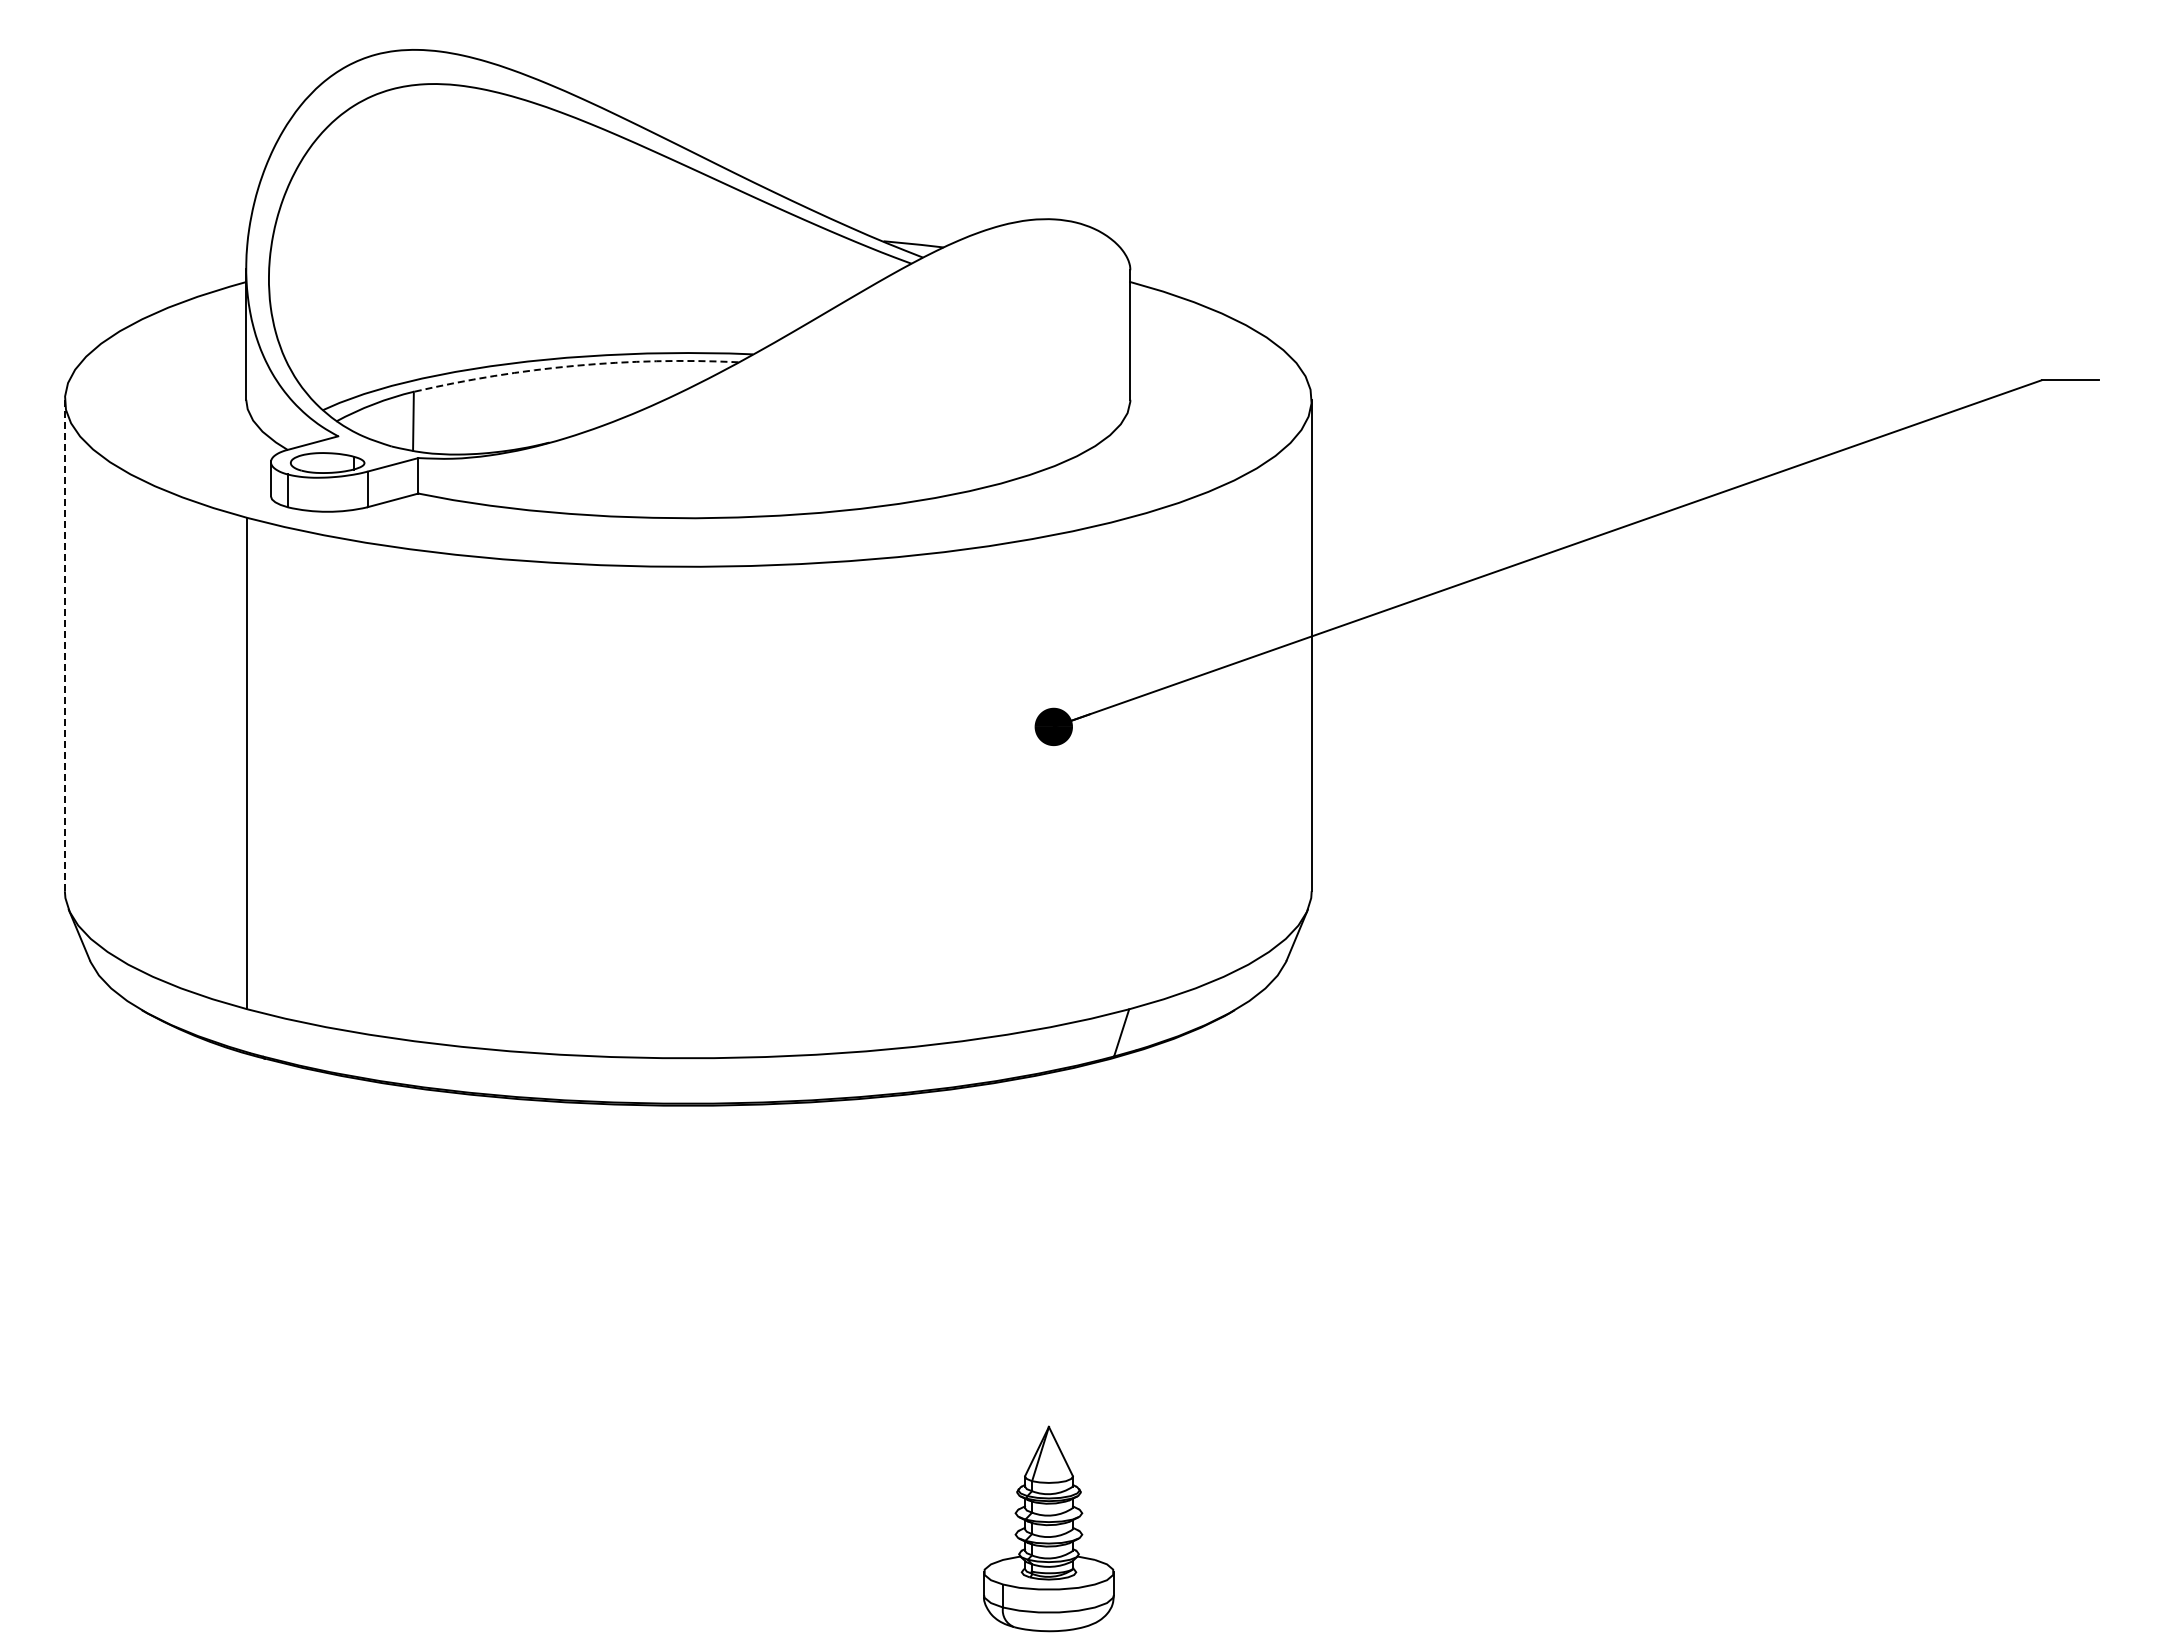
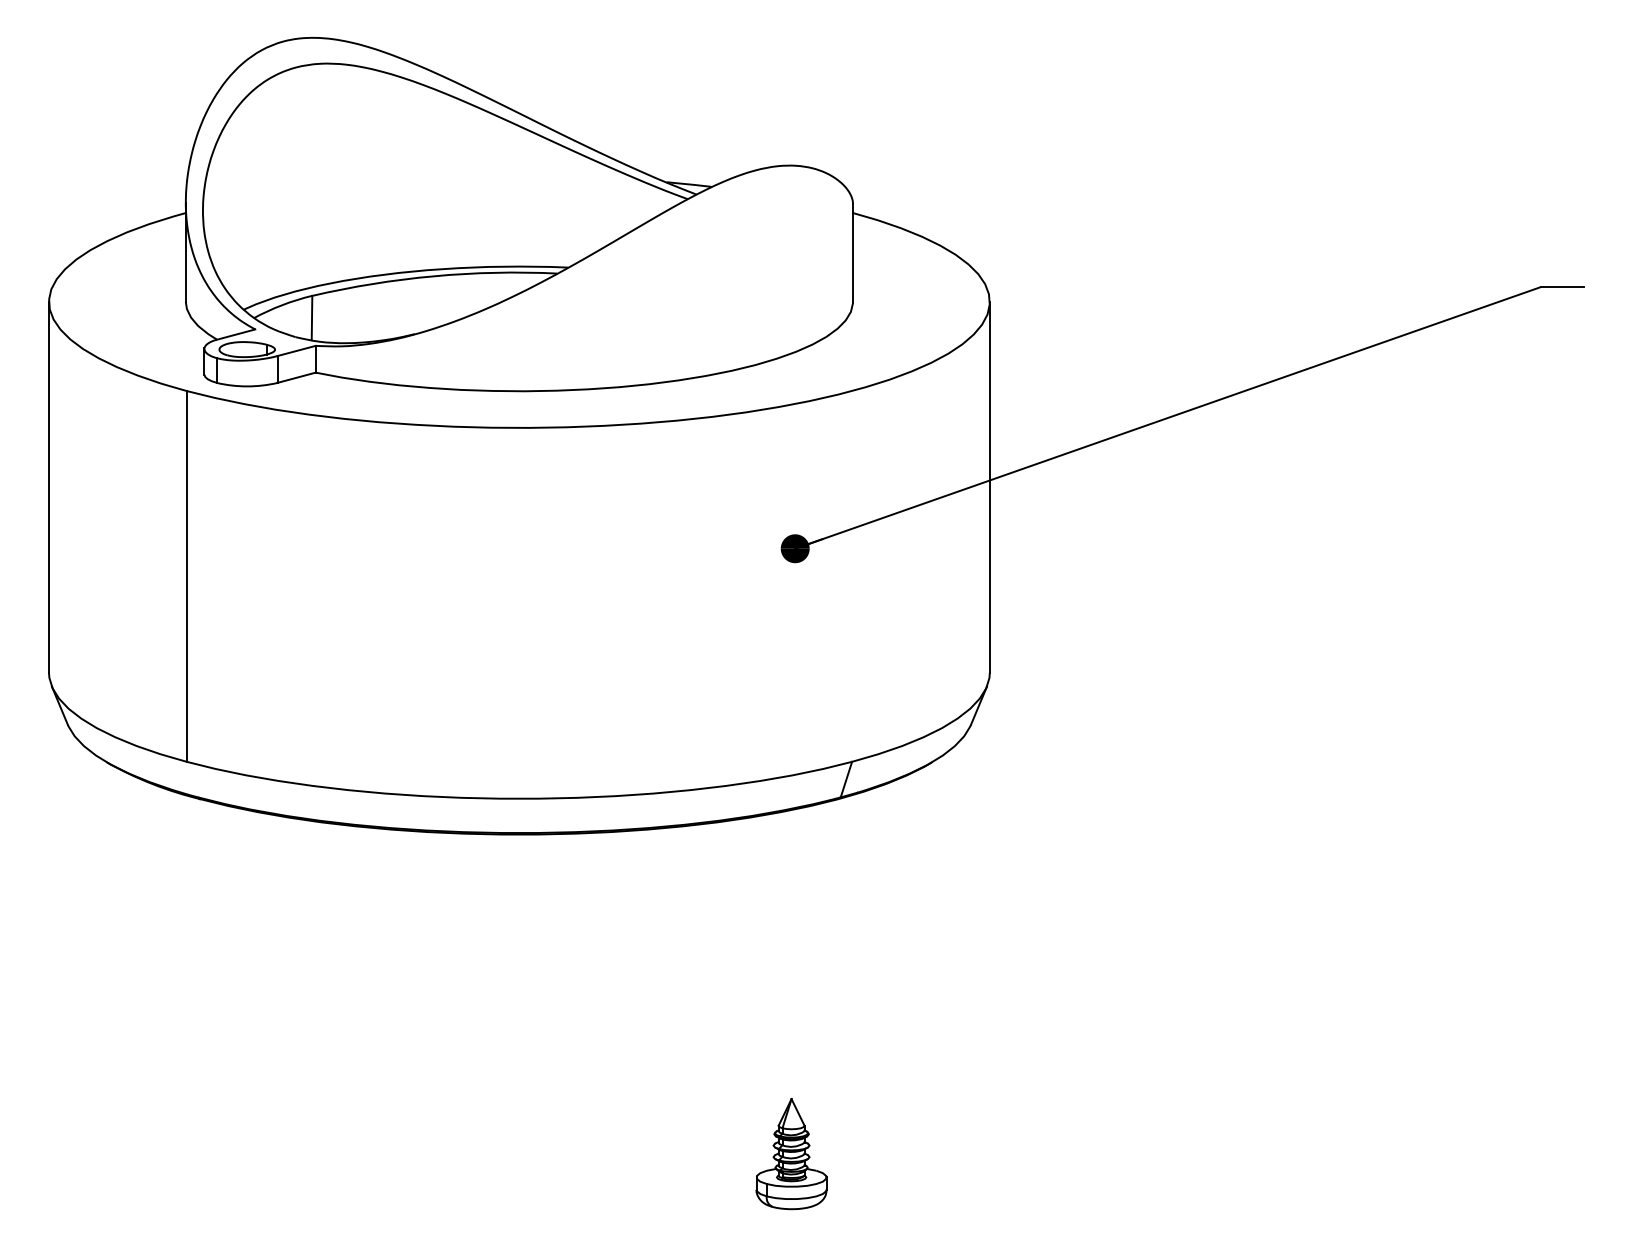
arc: (575, 365) -> (434, 276), dashed -> solid
line: (64, 645) -> (48, 487), dashed -> solid
part: (1048, 1529) -> (791, 1154), size x0.71

